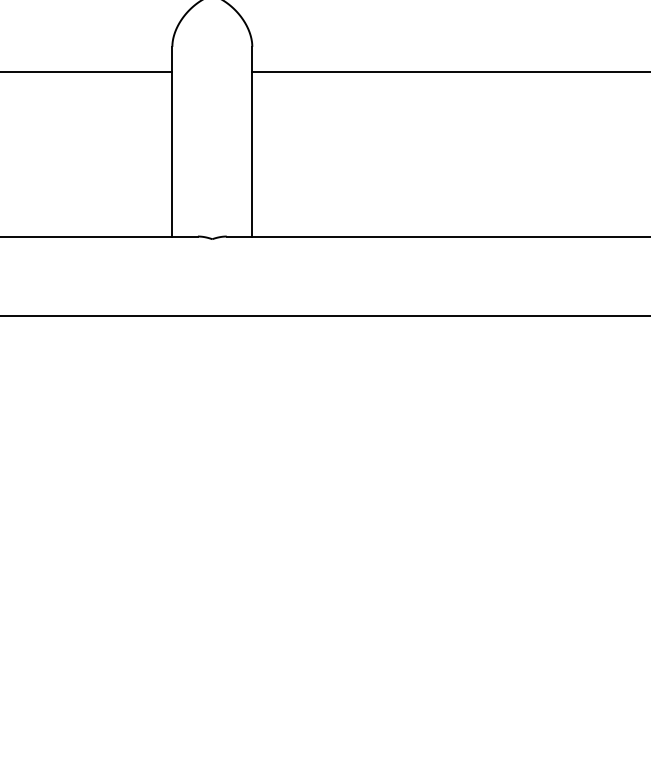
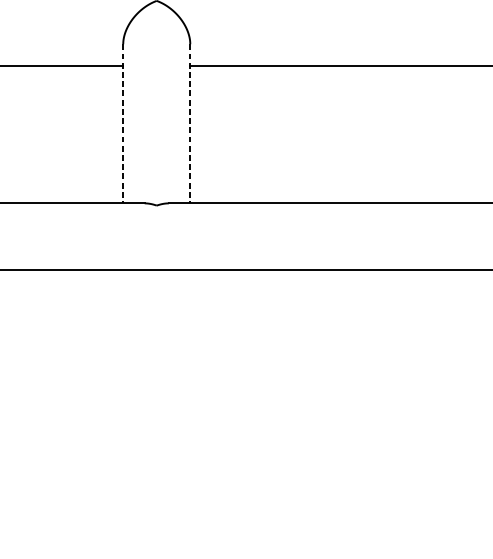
line: (172, 141) -> (123, 123), solid -> dashed
line: (252, 141) -> (190, 123), solid -> dashed

